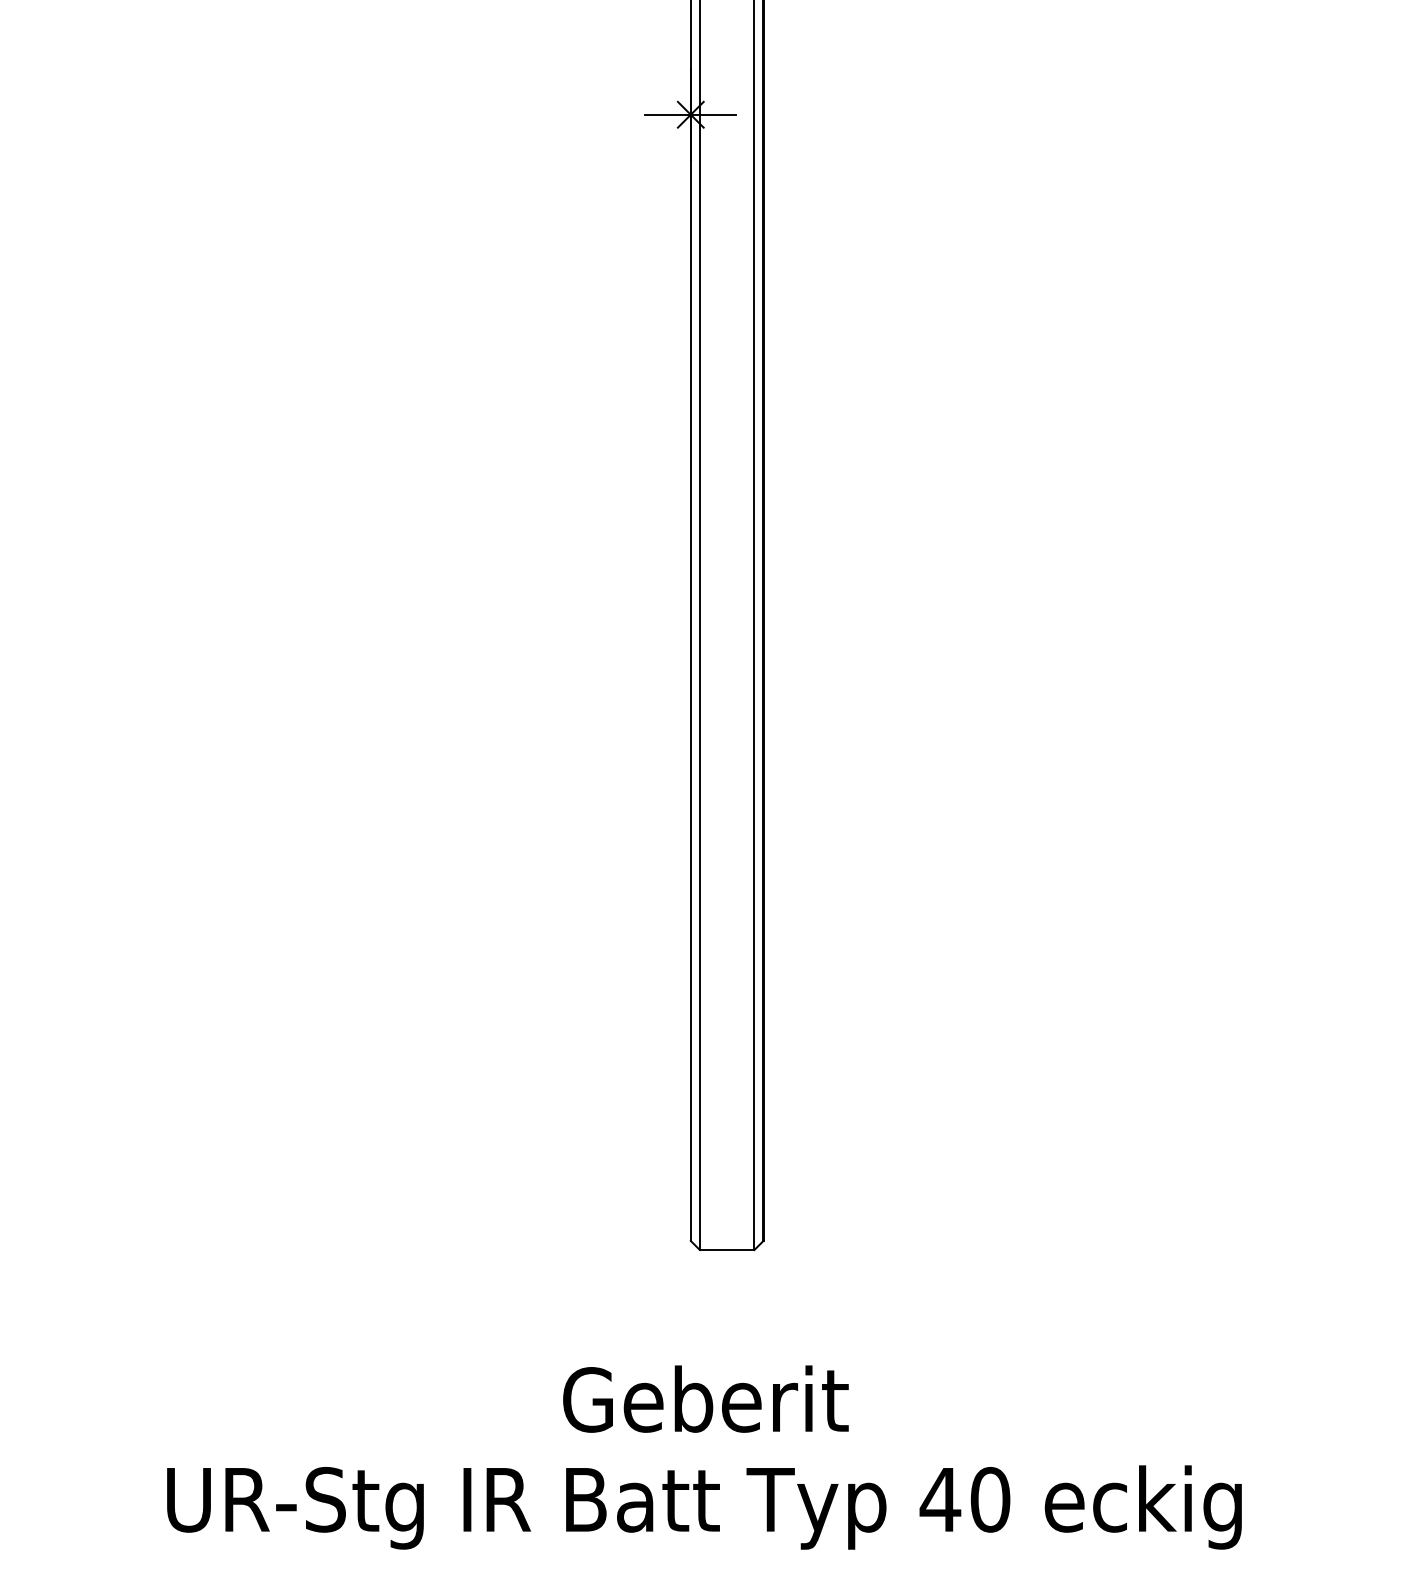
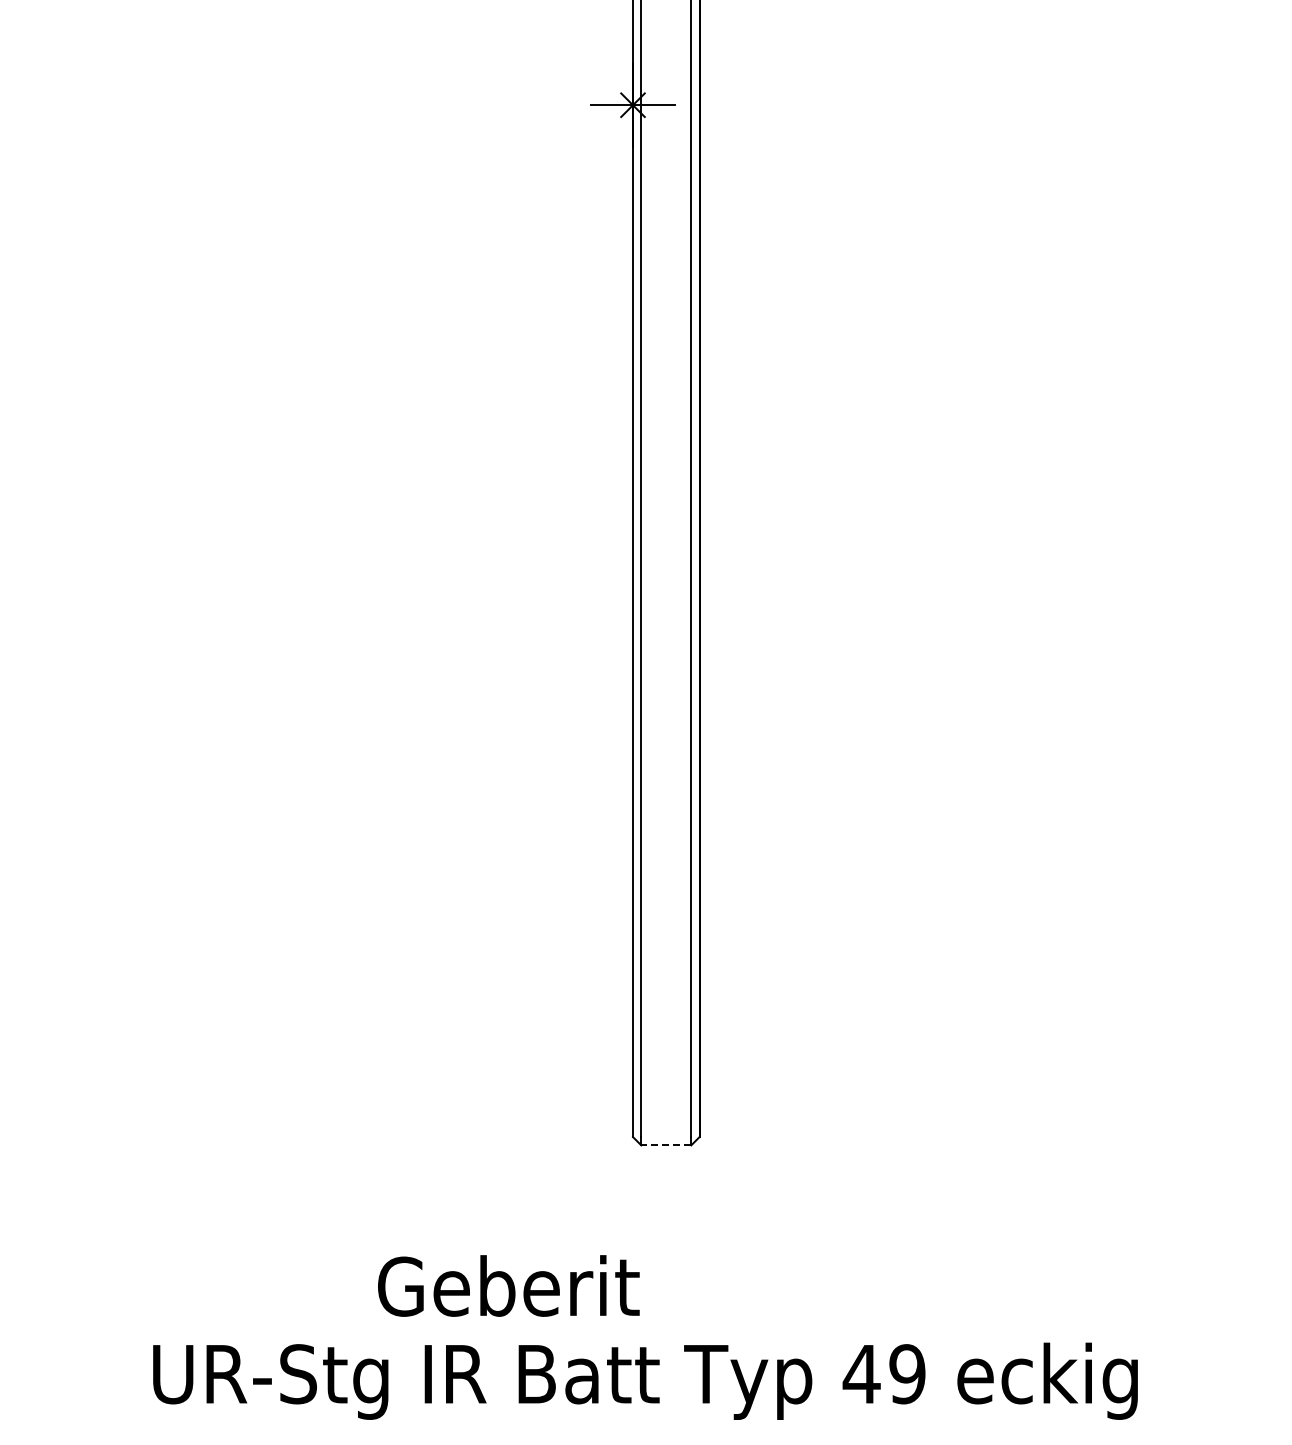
line: (727, 1250) -> (666, 1145), solid -> dashed
text: (705, 1398) -> (508, 1285), moved
text: (990, 1500) -> (907, 1374), 40 -> 49

